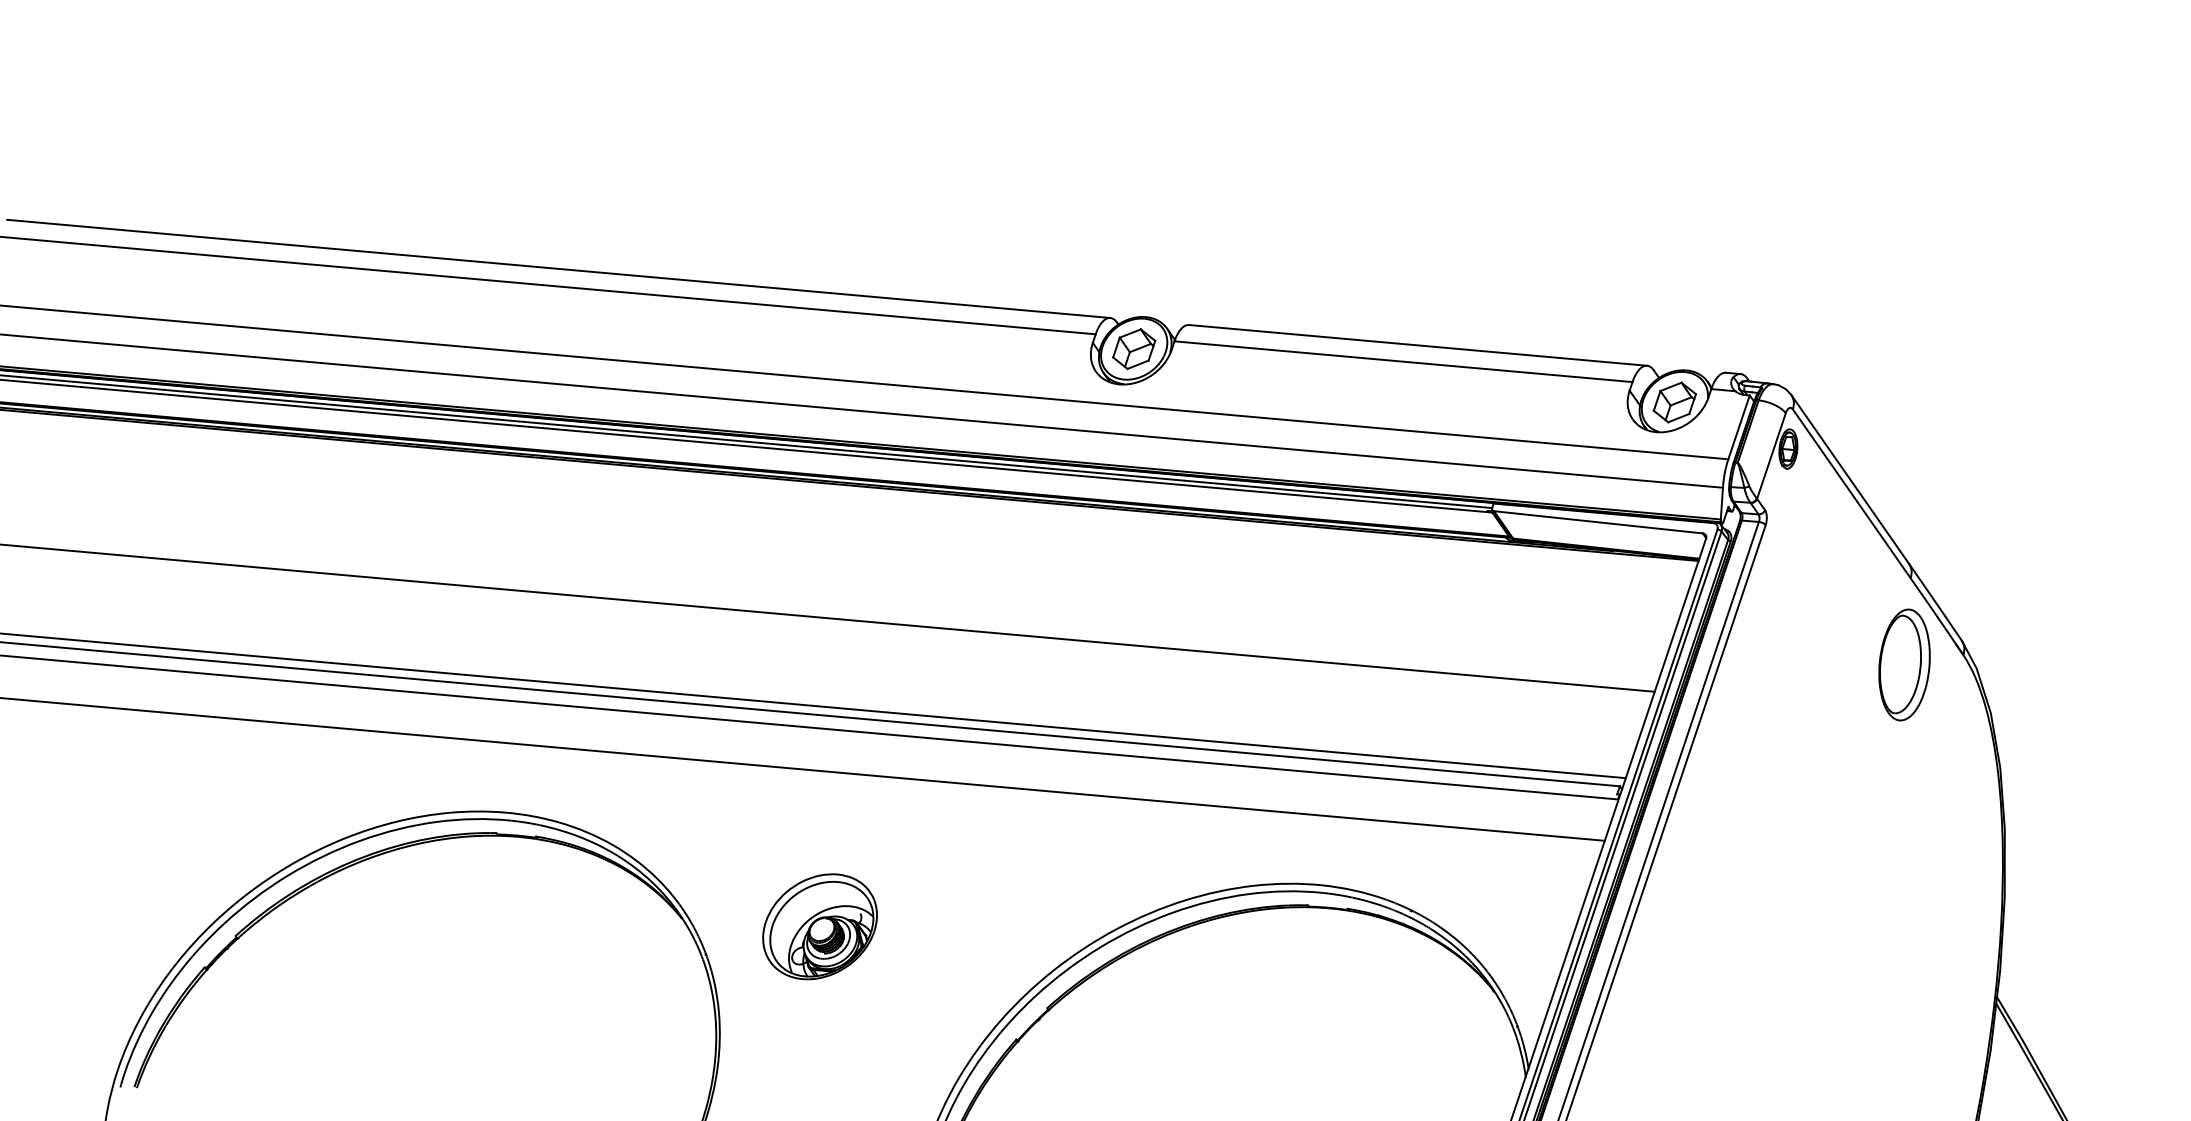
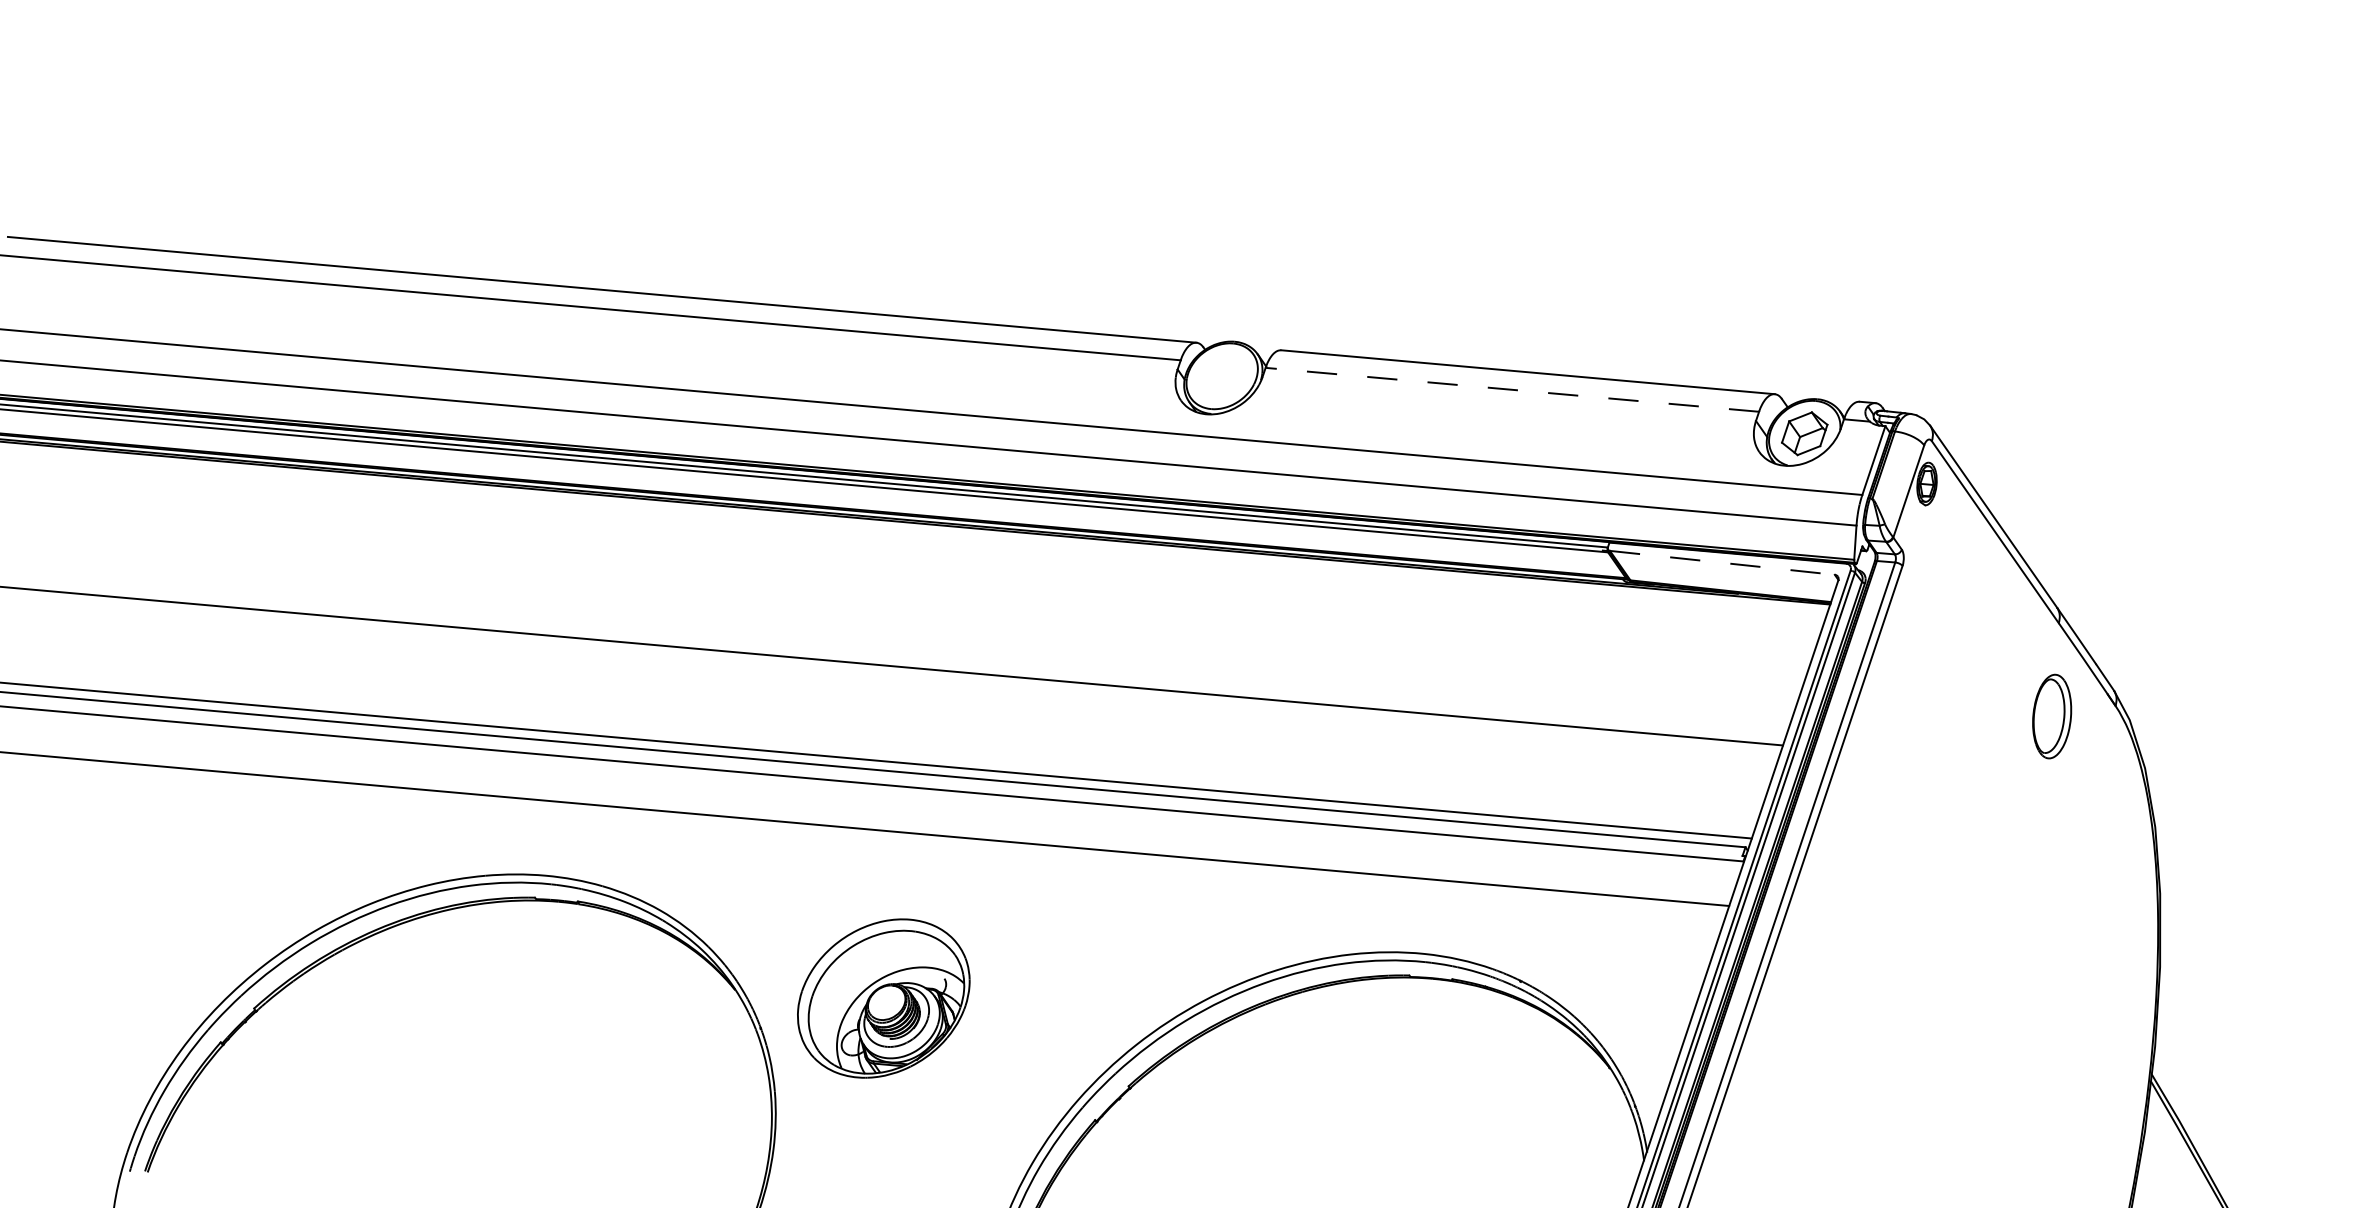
part: (1134, 349) -> (1222, 376), removed
line: (1403, 361) -> (1512, 389), solid -> dashed
line: (1598, 522) -> (1722, 563), solid -> dashed
part: (1904, 664) -> (2052, 716), size x0.7
part: (819, 926) -> (883, 998), size x1.4

